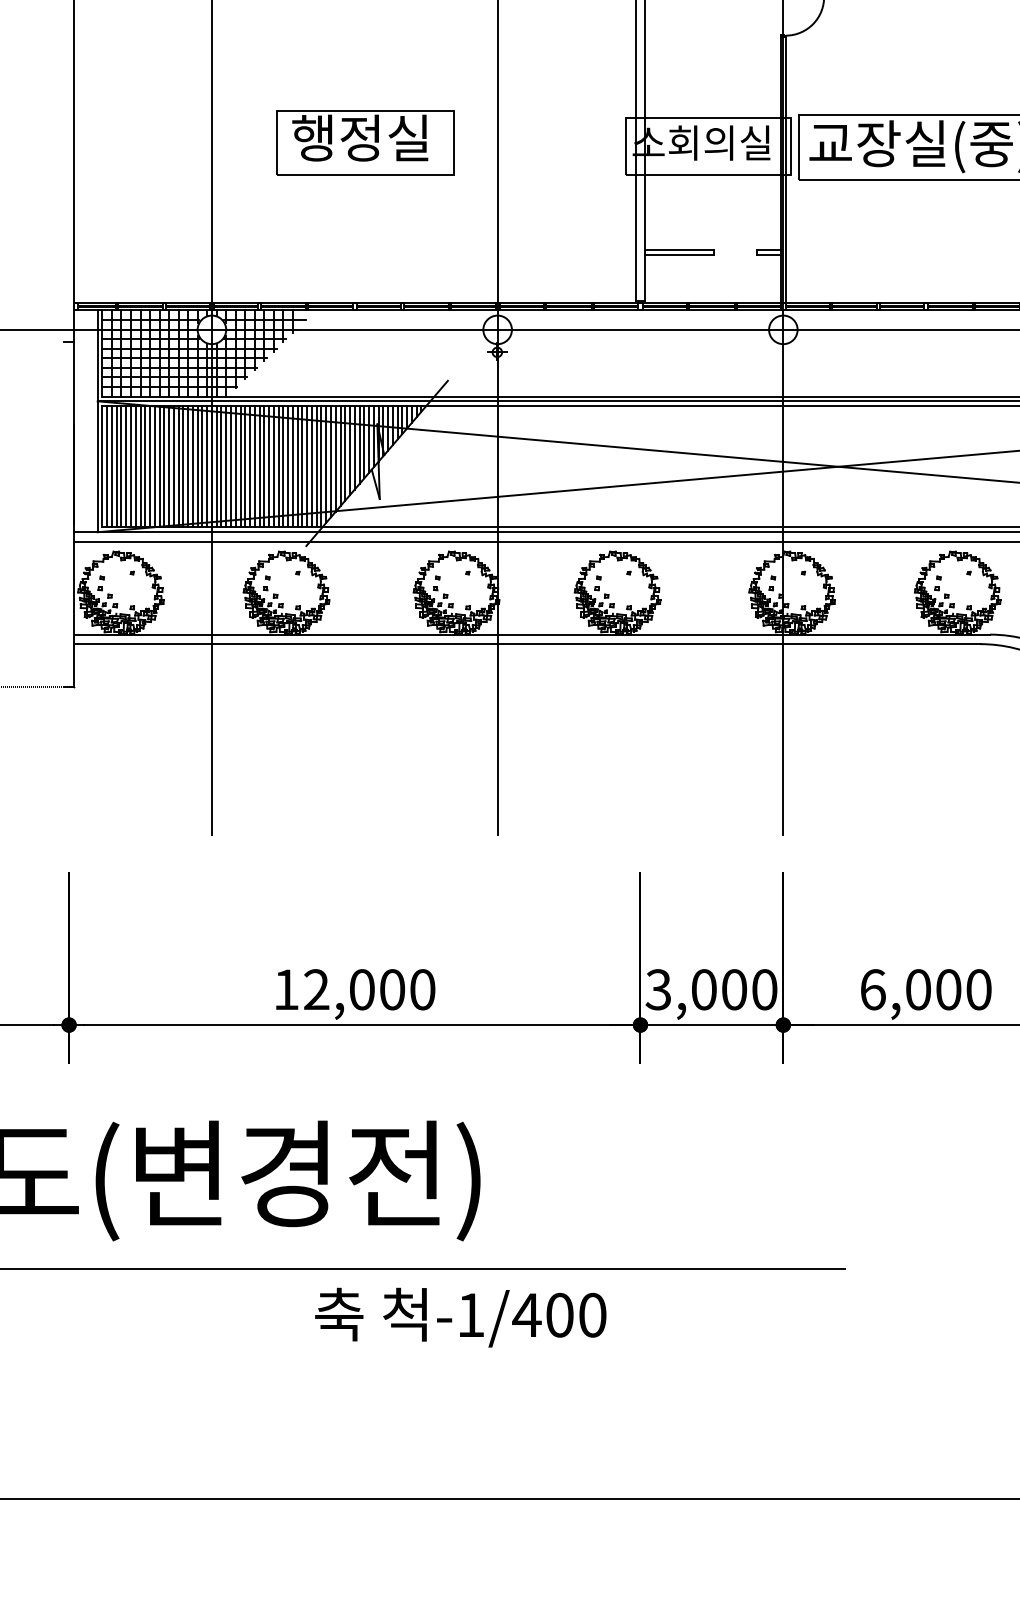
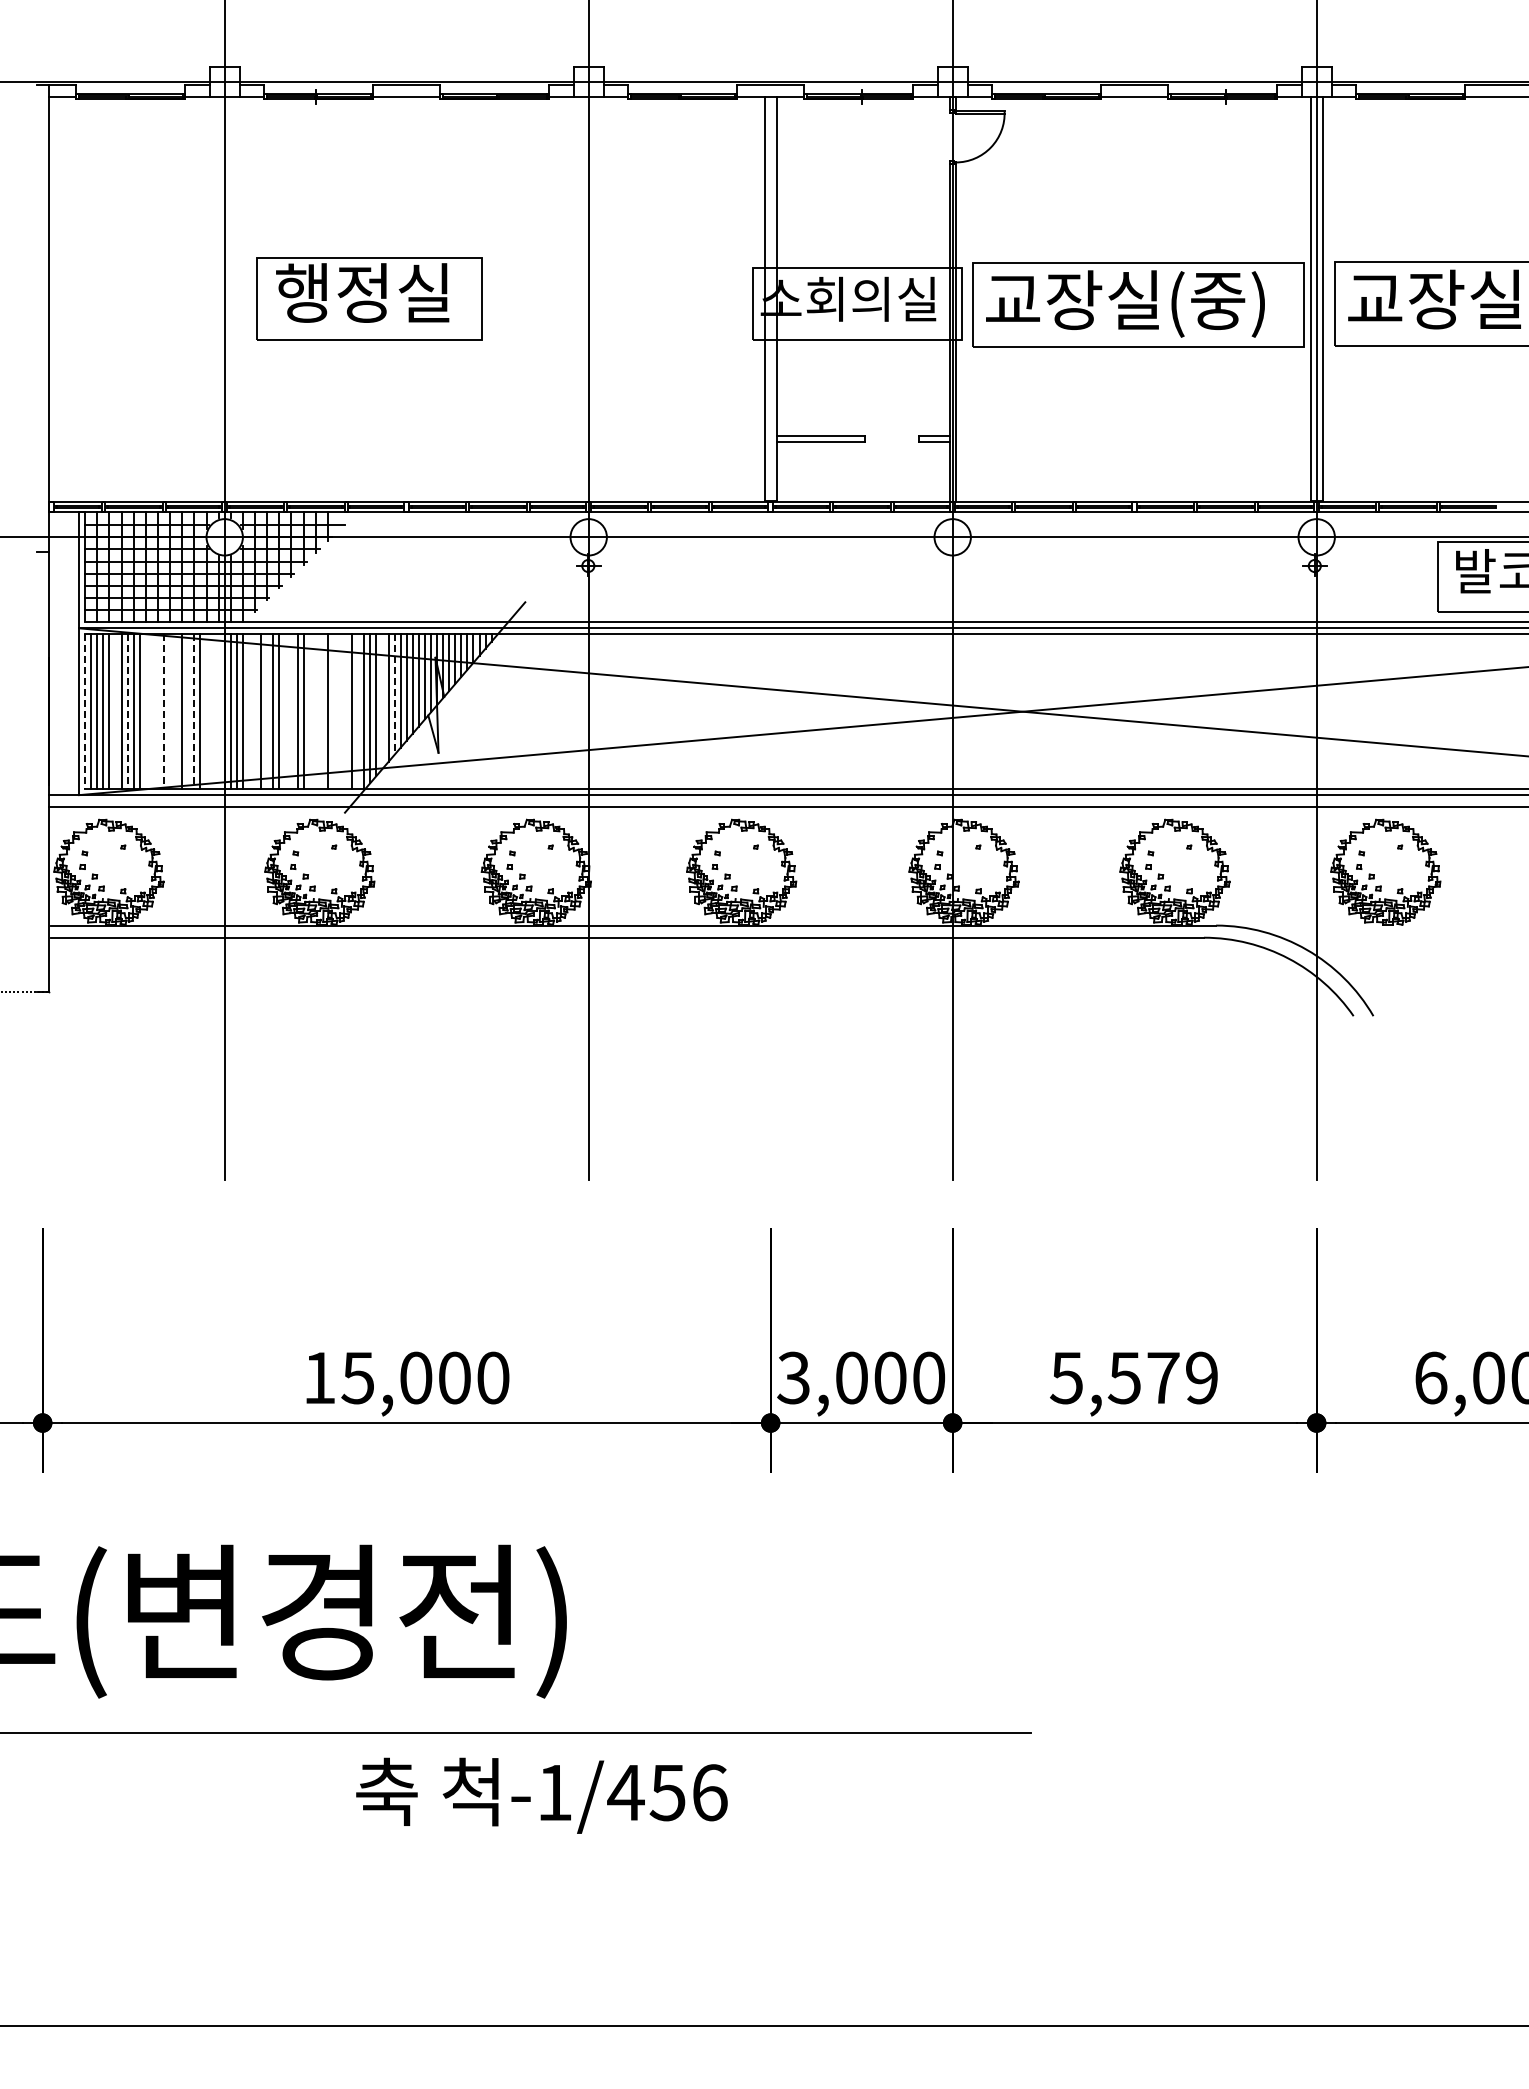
part: (365, 142) -> (369, 298), moved
line: (345, 454) -> (394, 695), solid -> dashed
line: (335, 458) -> (382, 701), removed
line: (126, 466) -> (115, 711), removed
line: (149, 466) -> (145, 711), removed
line: (154, 466) -> (151, 711), removed
line: (159, 466) -> (157, 711), removed
line: (169, 466) -> (170, 711), removed
line: (174, 466) -> (176, 711), removed
line: (183, 466) -> (188, 711), removed
line: (197, 466) -> (206, 711), removed
line: (202, 466) -> (212, 711), removed
line: (207, 466) -> (218, 711), removed
line: (230, 466) -> (248, 711), removed
line: (236, 466) -> (255, 711), removed
line: (245, 466) -> (267, 711), removed
line: (259, 466) -> (285, 711), removed
line: (264, 466) -> (291, 711), removed
line: (278, 466) -> (309, 711), removed
line: (283, 466) -> (315, 711), removed
line: (287, 466) -> (321, 711), removed
line: (297, 466) -> (333, 711), removed
line: (302, 466) -> (339, 711), removed
line: (307, 466) -> (346, 711), removed
line: (316, 466) -> (358, 711), removed
line: (102, 467) -> (85, 712), solid -> dashed
line: (135, 467) -> (127, 712), solid -> dashed
line: (164, 467) -> (164, 712), solid -> dashed
line: (188, 467) -> (194, 712), solid -> dashed
text: (316, 989) -> (357, 1377), 12,000 -> 15,000
text: (926, 989) -> (1134, 1377), 6,000 -> 5,579
text: (575, 1315) -> (688, 1792), -1/400 -> -1/456

